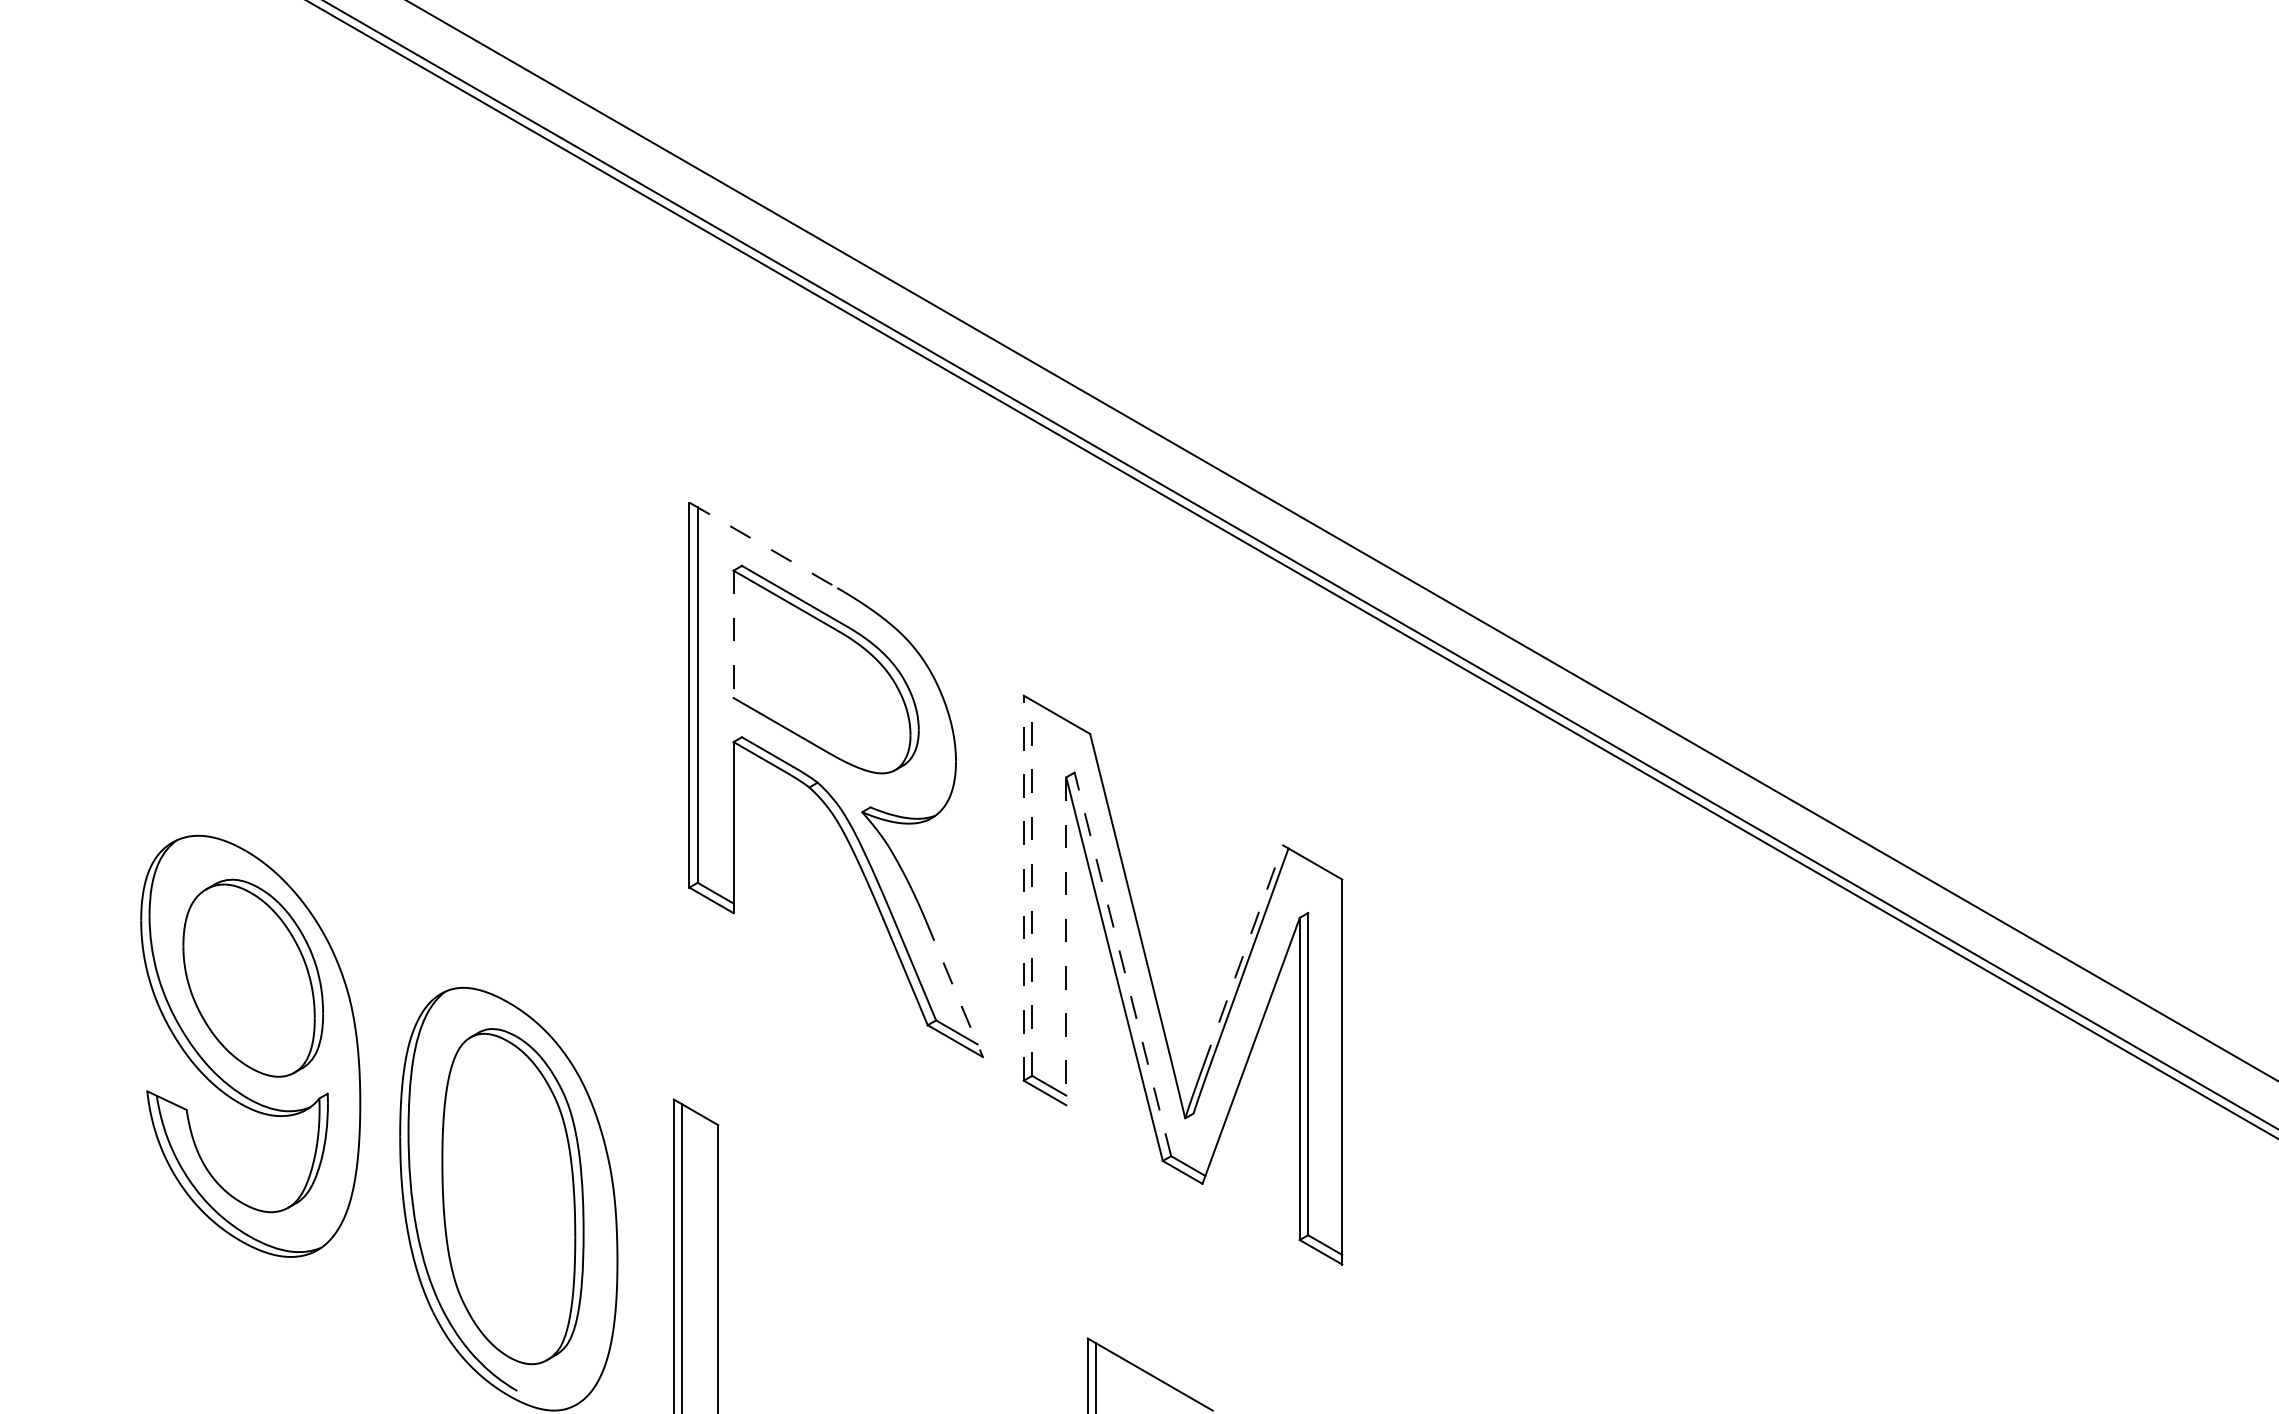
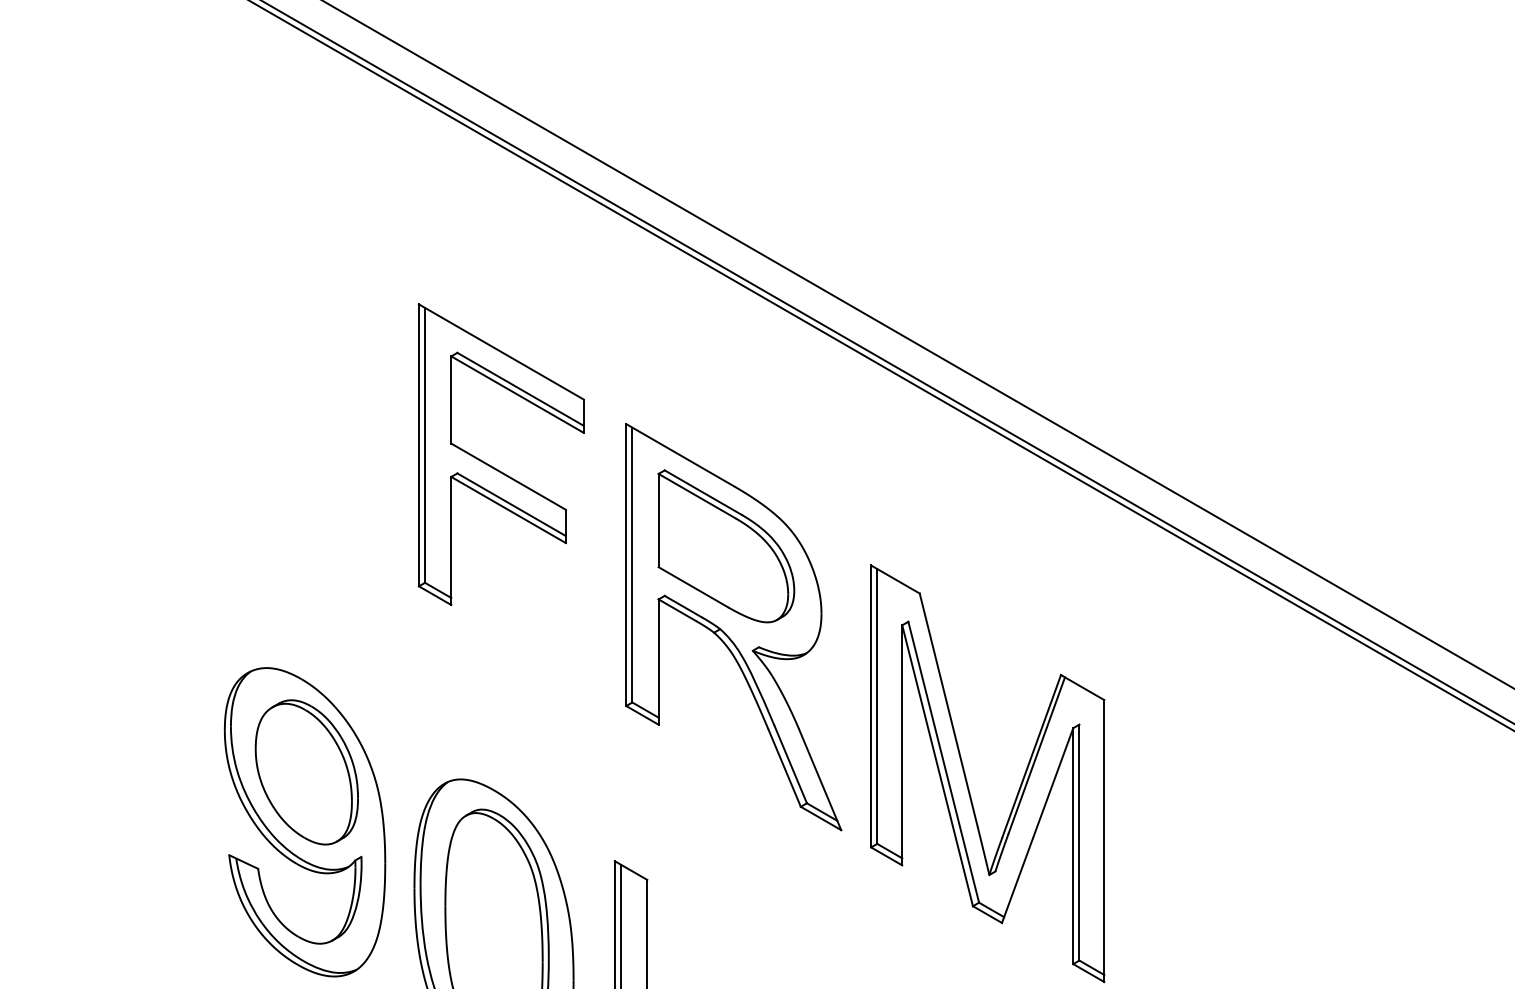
line: (763, 545) -> (680, 455), dashed -> solid
part: (510, 562) -> (495, 467), added
line: (733, 634) -> (658, 520), dashed -> solid
line: (1023, 888) -> (870, 706), dashed -> solid
line: (1032, 888) -> (877, 706), dashed -> solid
line: (1066, 941) -> (902, 745), dashed -> solid
line: (1243, 956) -> (1032, 756), dashed -> solid
line: (1122, 964) -> (943, 762), dashed -> solid
line: (954, 988) -> (820, 779), dashed -> solid

